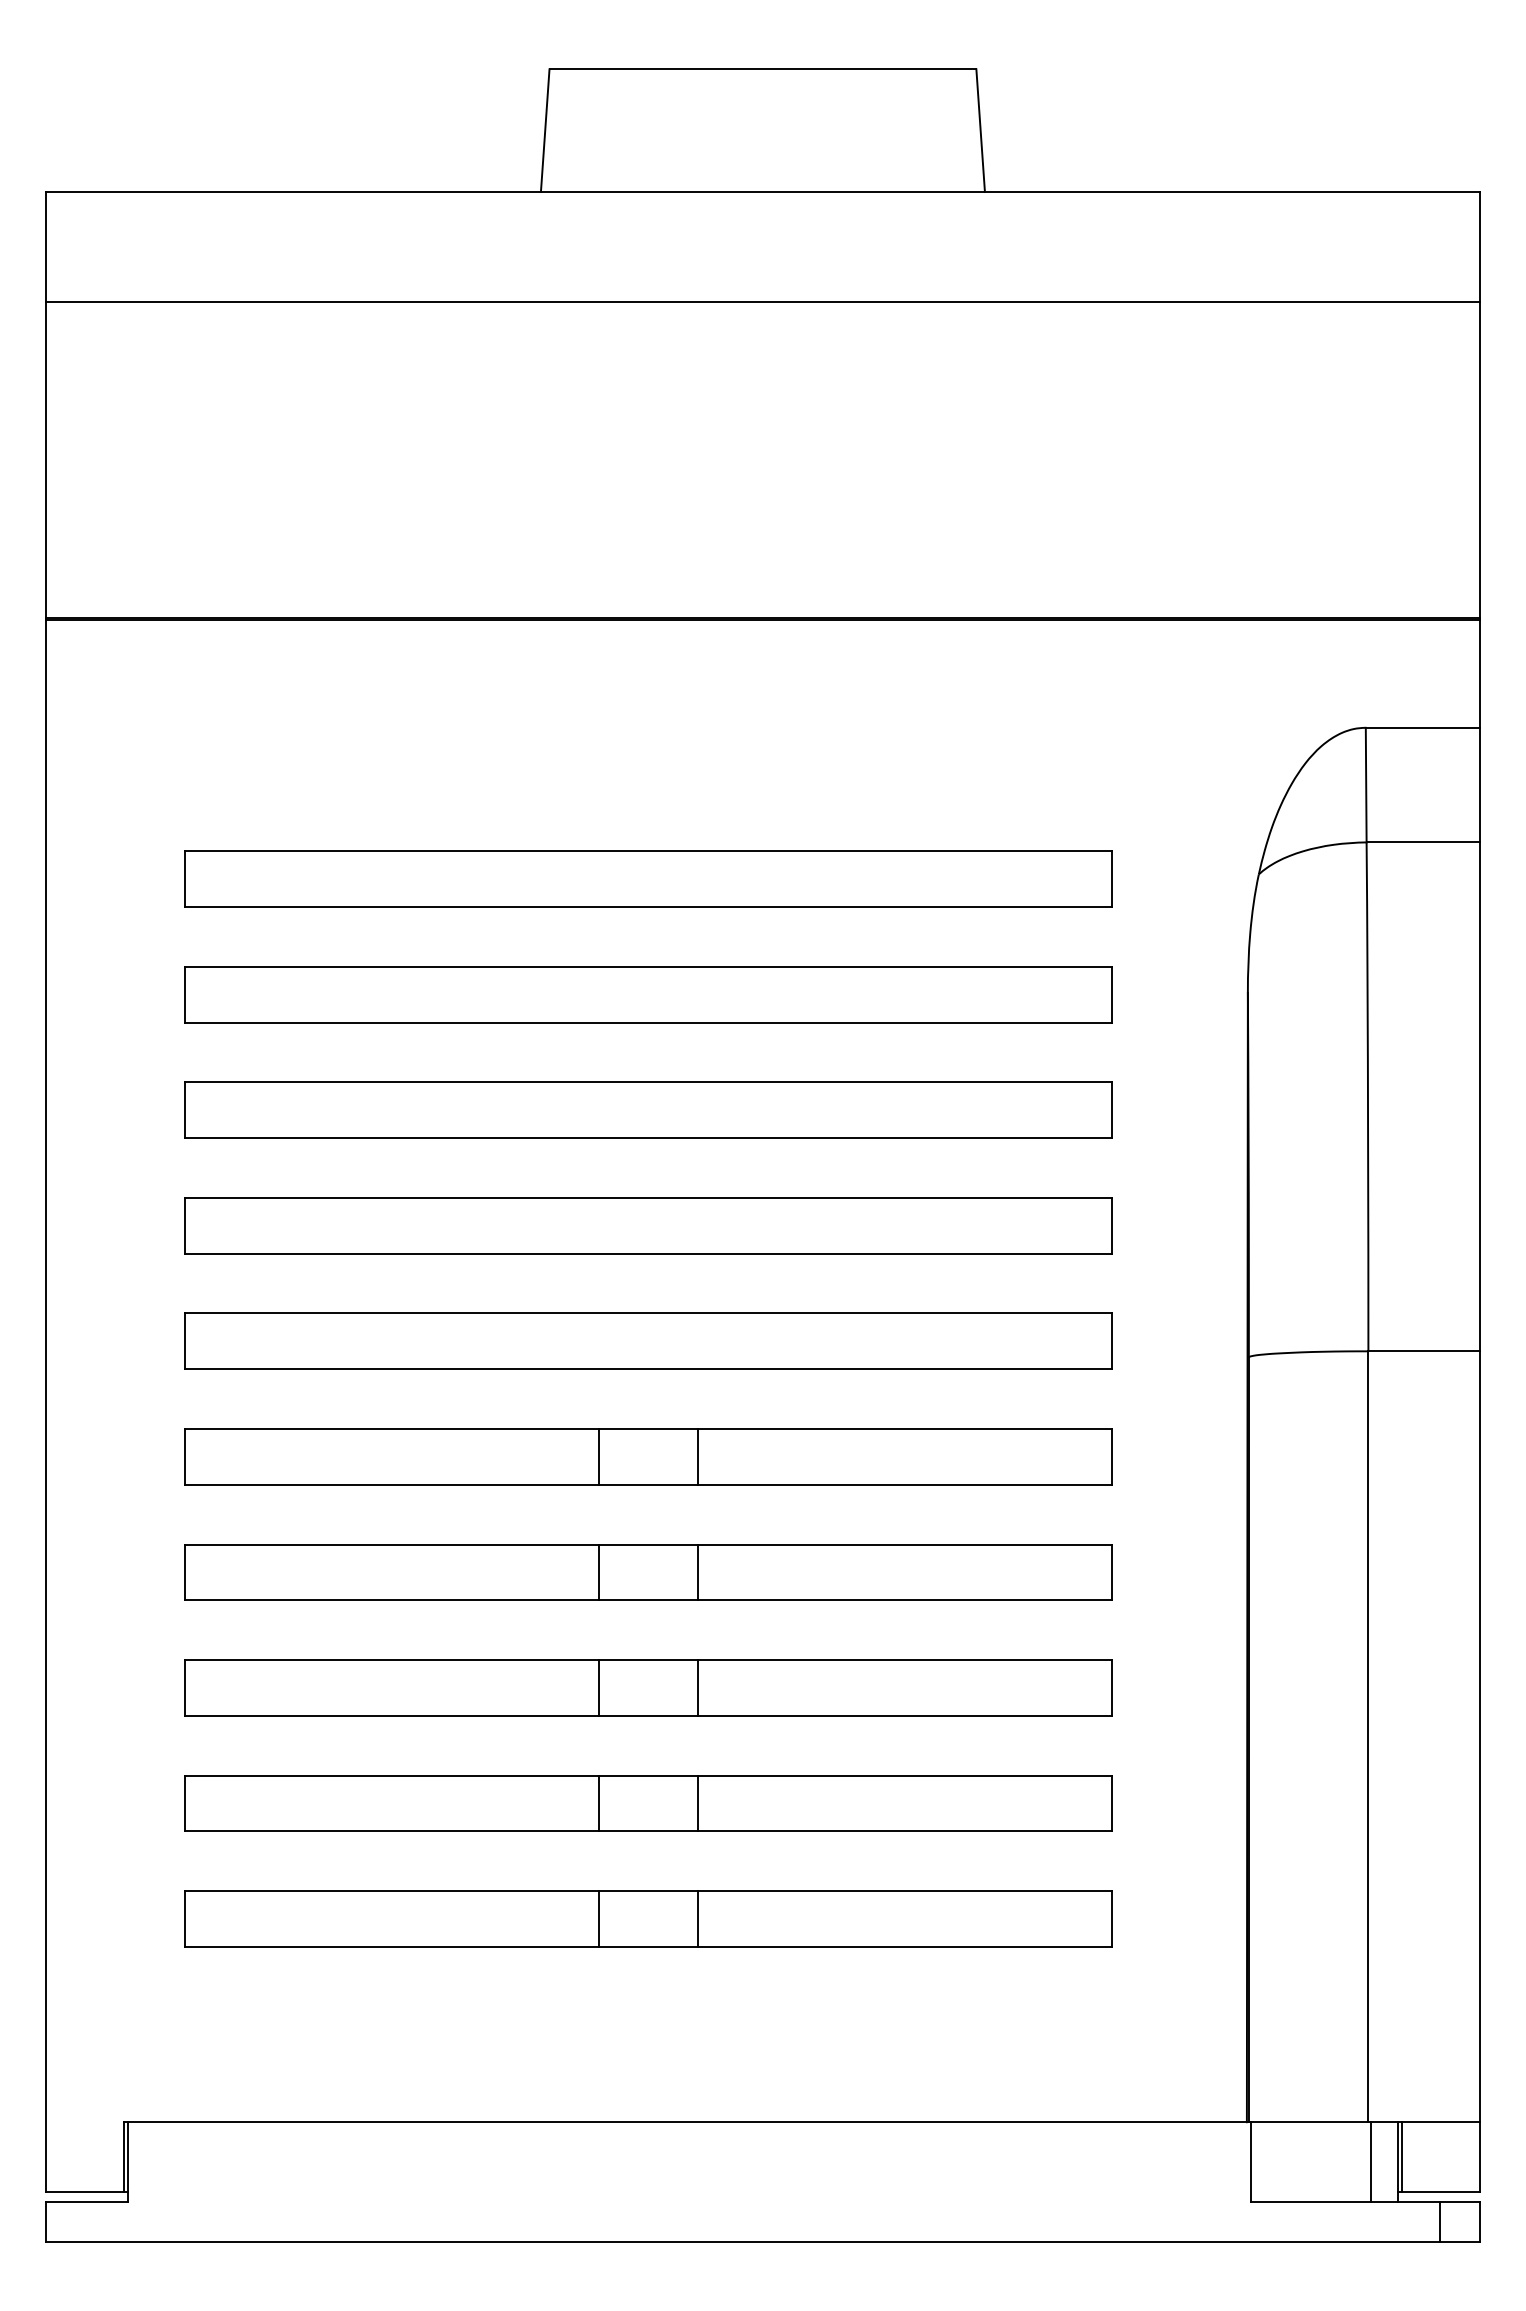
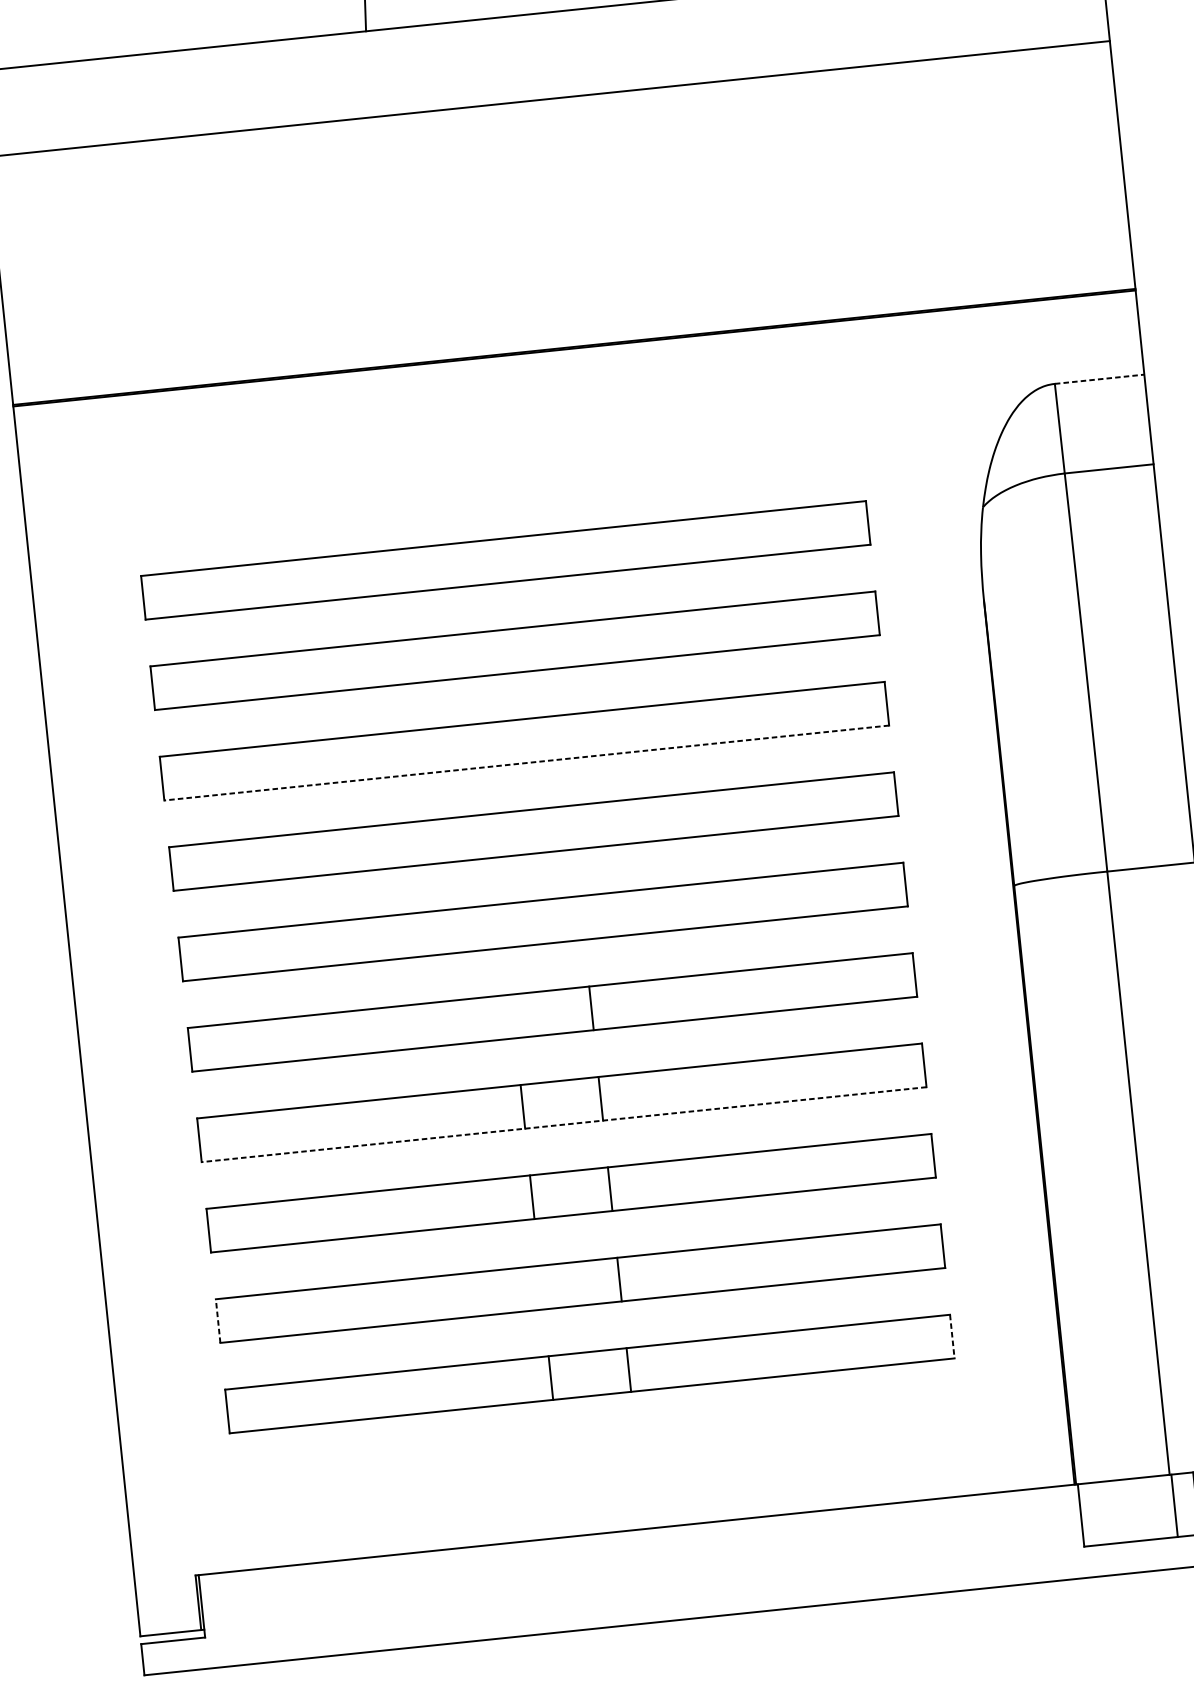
line: (1423, 727) -> (1099, 378), solid -> dashed
line: (648, 1138) -> (526, 763), solid -> dashed
line: (598, 1456) -> (513, 1016), removed
line: (648, 1600) -> (564, 1124), solid -> dashed
line: (185, 1803) -> (218, 1321), solid -> dashed
line: (598, 1803) -> (541, 1287), removed
line: (1111, 1919) -> (952, 1336), solid -> dashed

